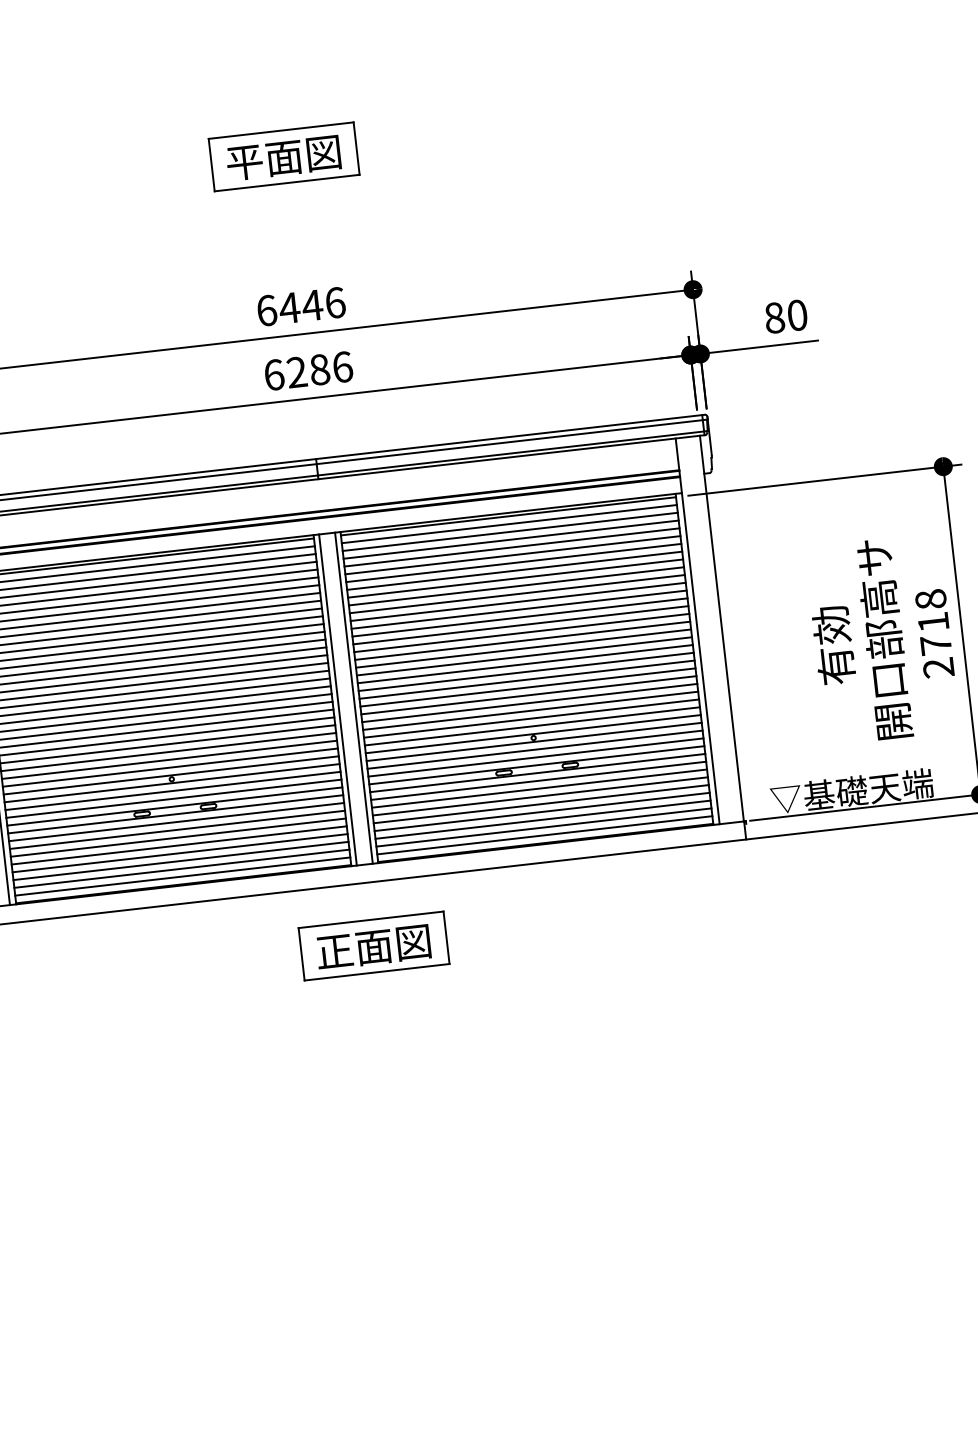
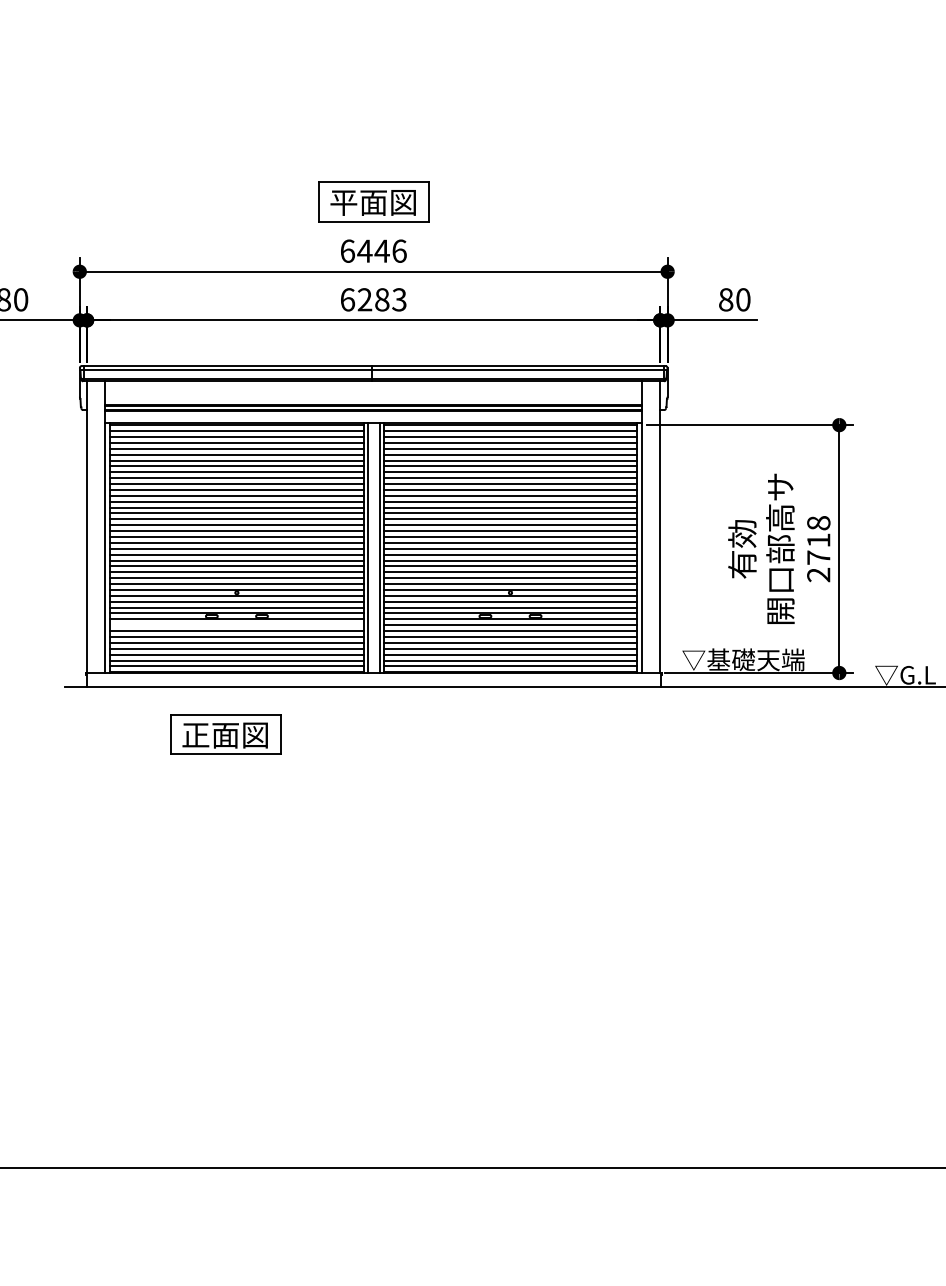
part: (283, 156) -> (373, 201), moved
text: (342, 366) -> (399, 299), 6286 -> 6283
line: (176, 822) -> (236, 625), removed
part: (373, 946) -> (225, 734), moved

